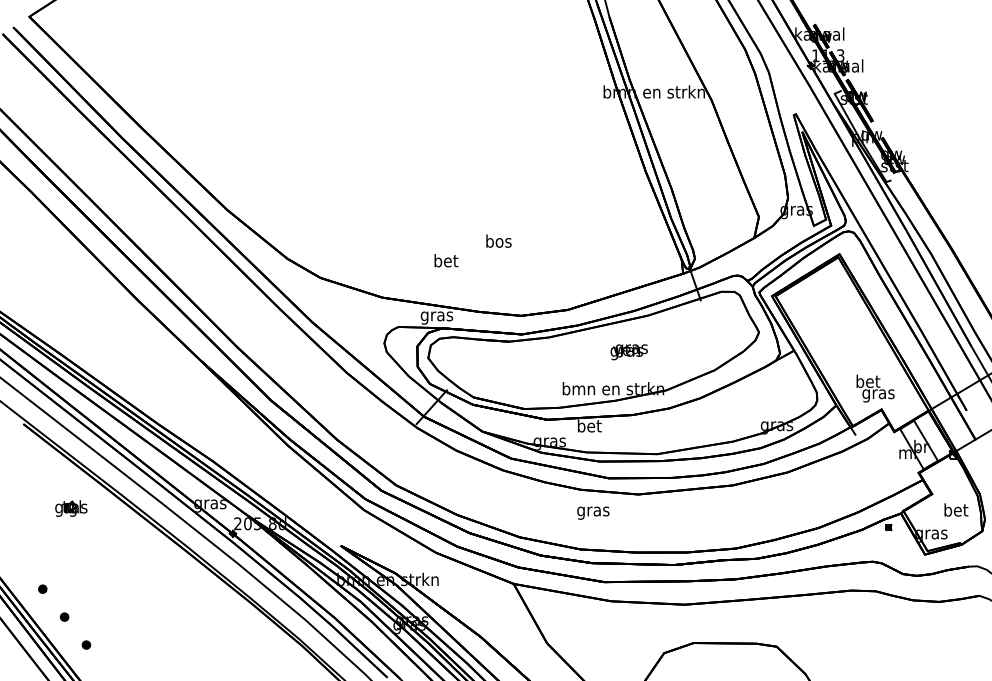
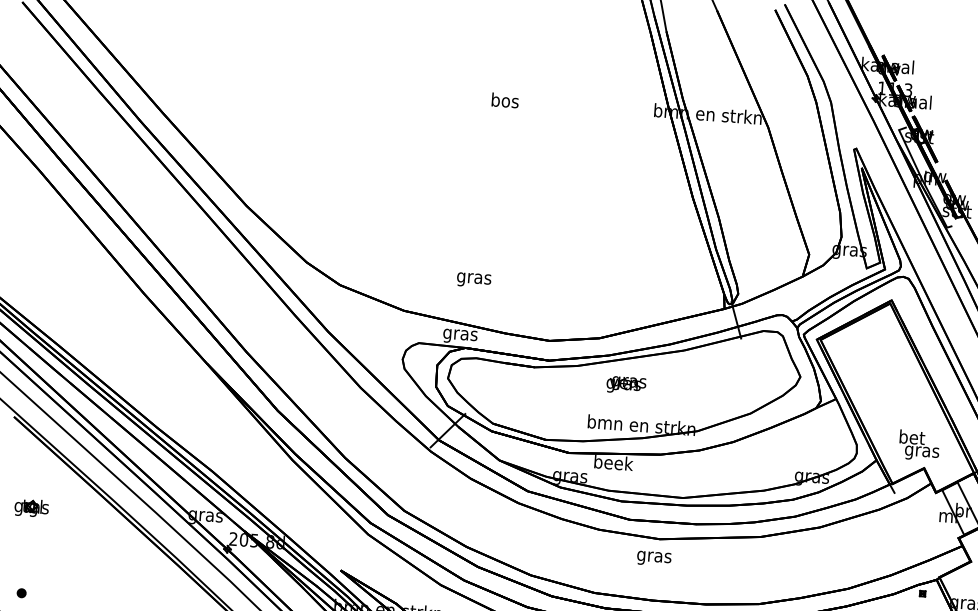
text: (498, 240) -> (504, 99), moved
text: (445, 262) -> (473, 278), bet -> gras
text: (628, 352) -> (625, 385), moved
text: (589, 425) -> (613, 462), bet -> beek
part: (71, 508) -> (31, 508), moved
text: (593, 512) -> (654, 558), moved

